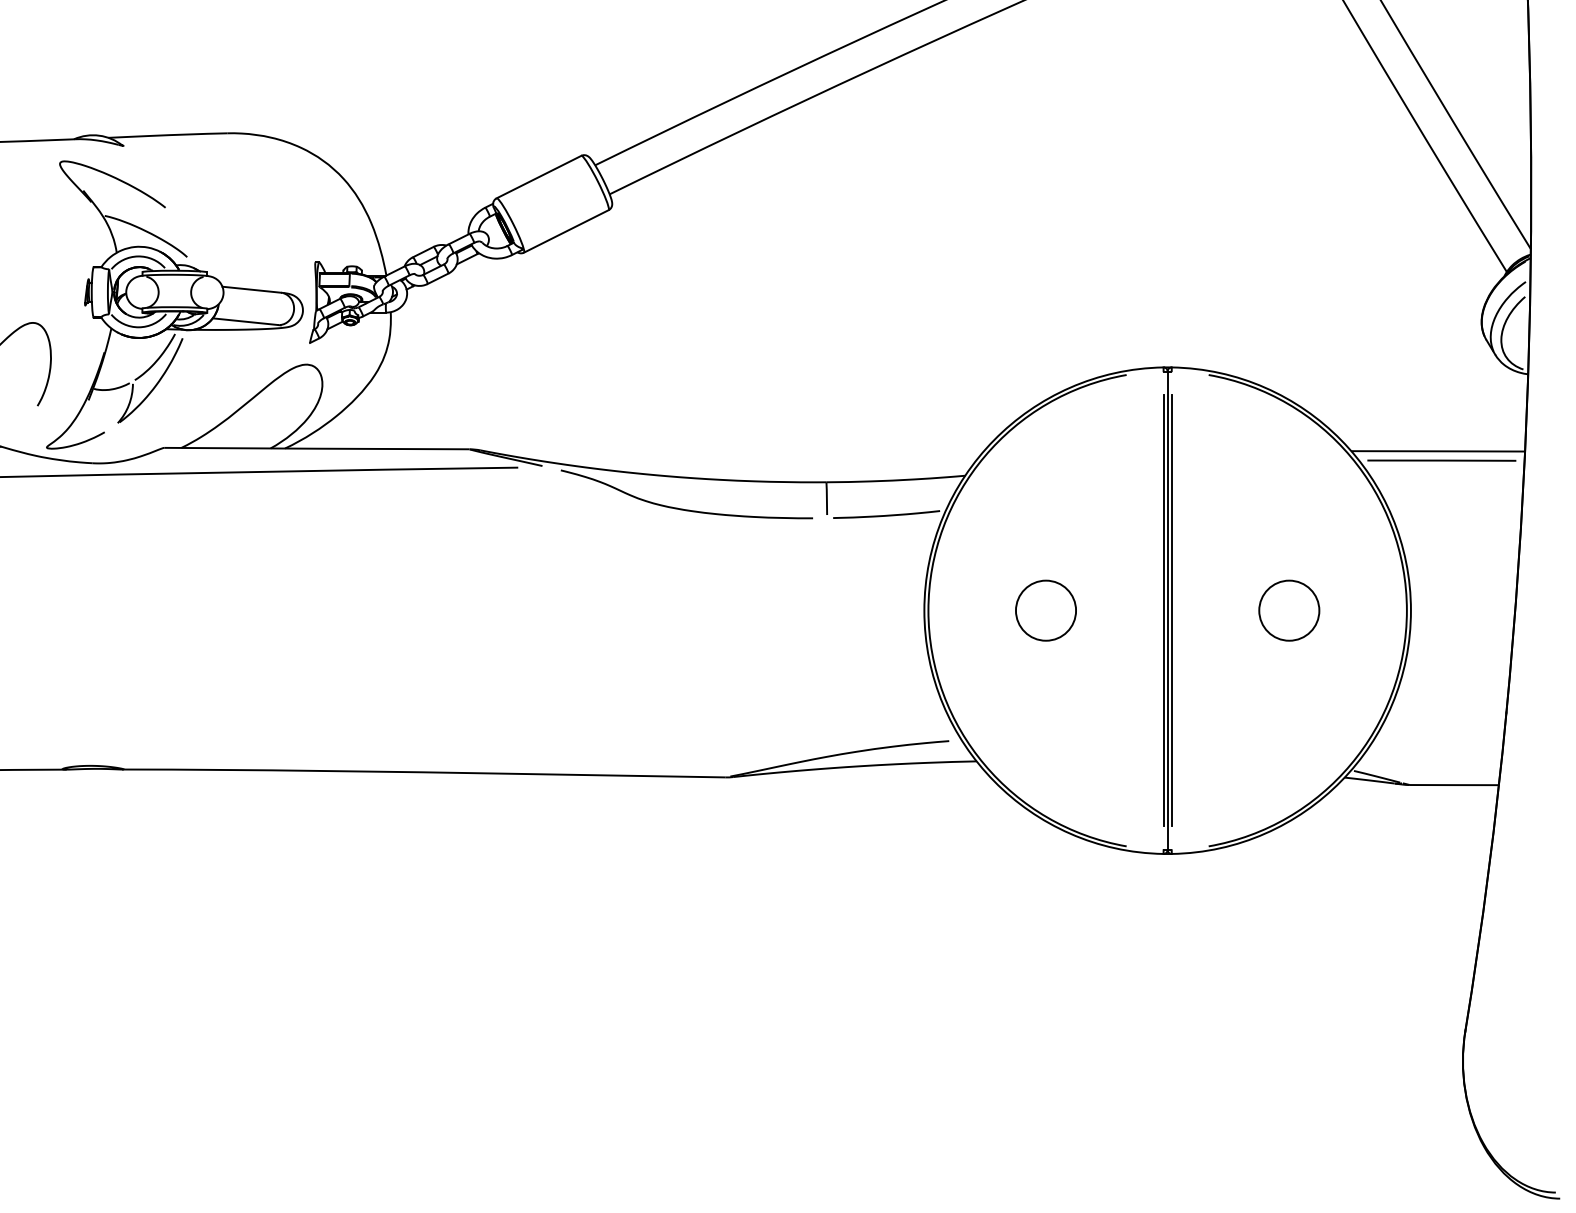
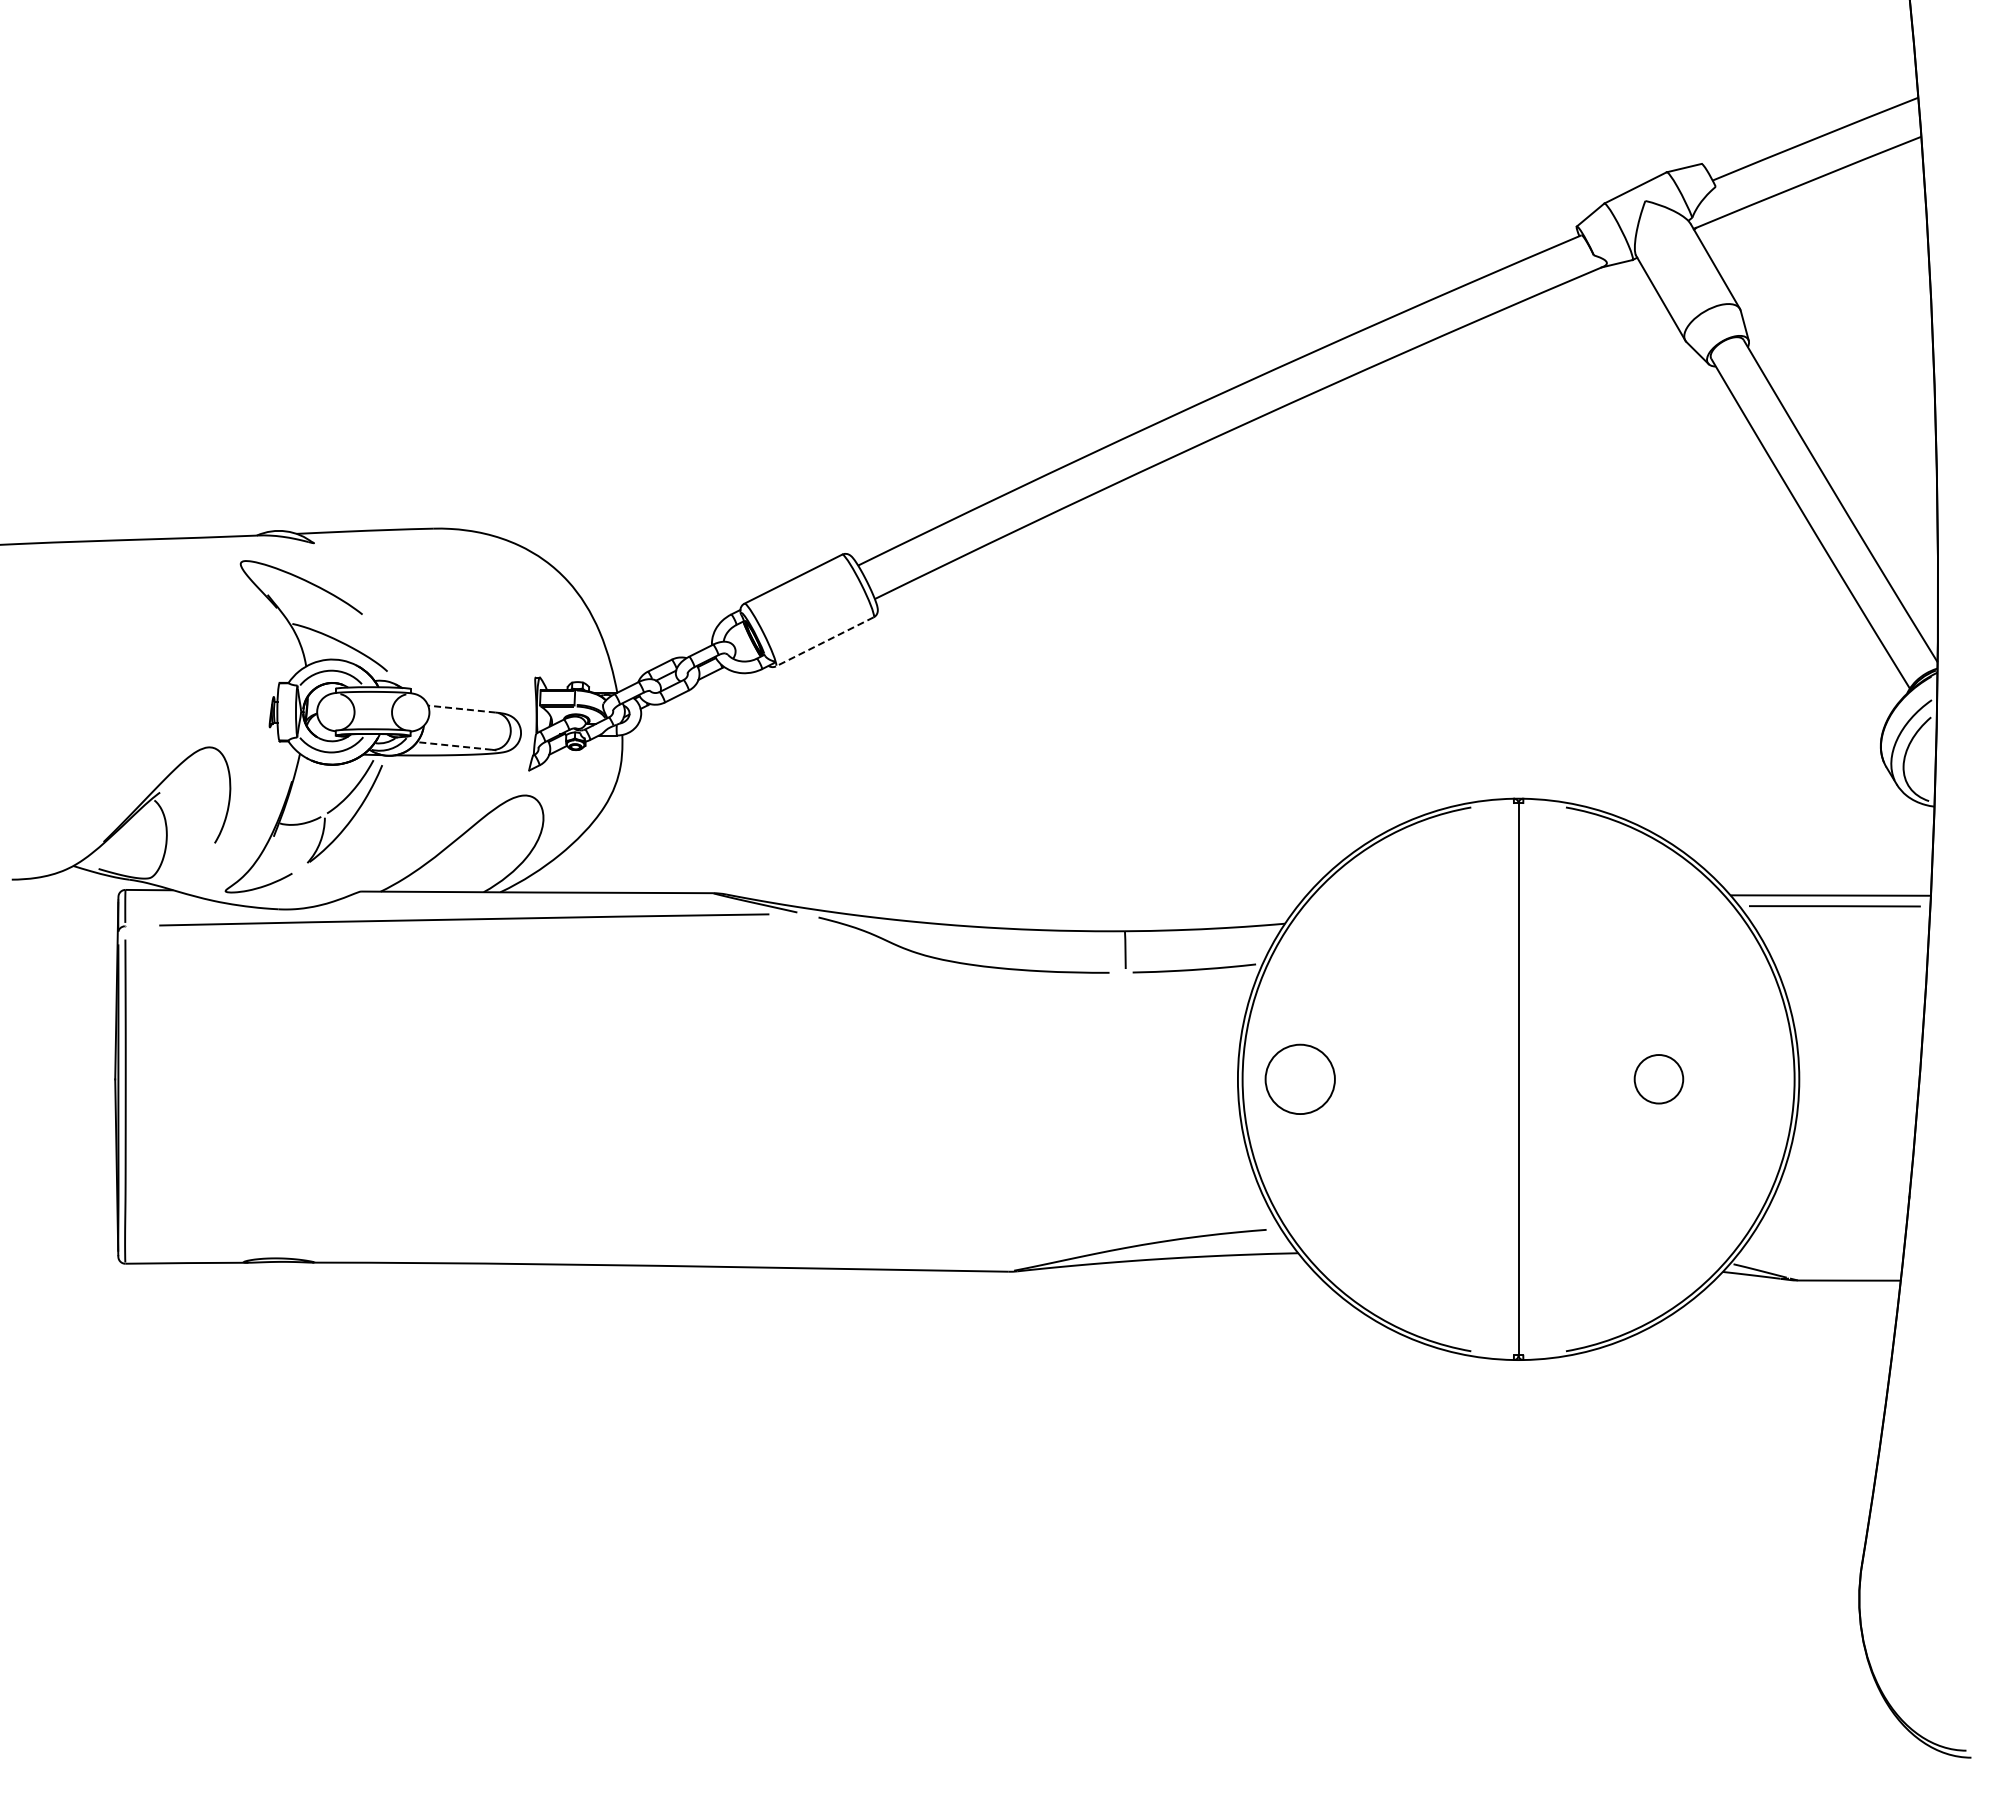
line: (566, 231) -> (824, 641), solid -> dashed
line: (251, 290) -> (461, 709), solid -> dashed
line: (245, 321) -> (454, 745), solid -> dashed
circle: (1045, 609) -> (1299, 1078), moved
circle: (1288, 609) -> (1658, 1078), size x0.7
line: (1163, 610) -> (1513, 1079), removed
line: (1171, 610) -> (1523, 1079), removed

